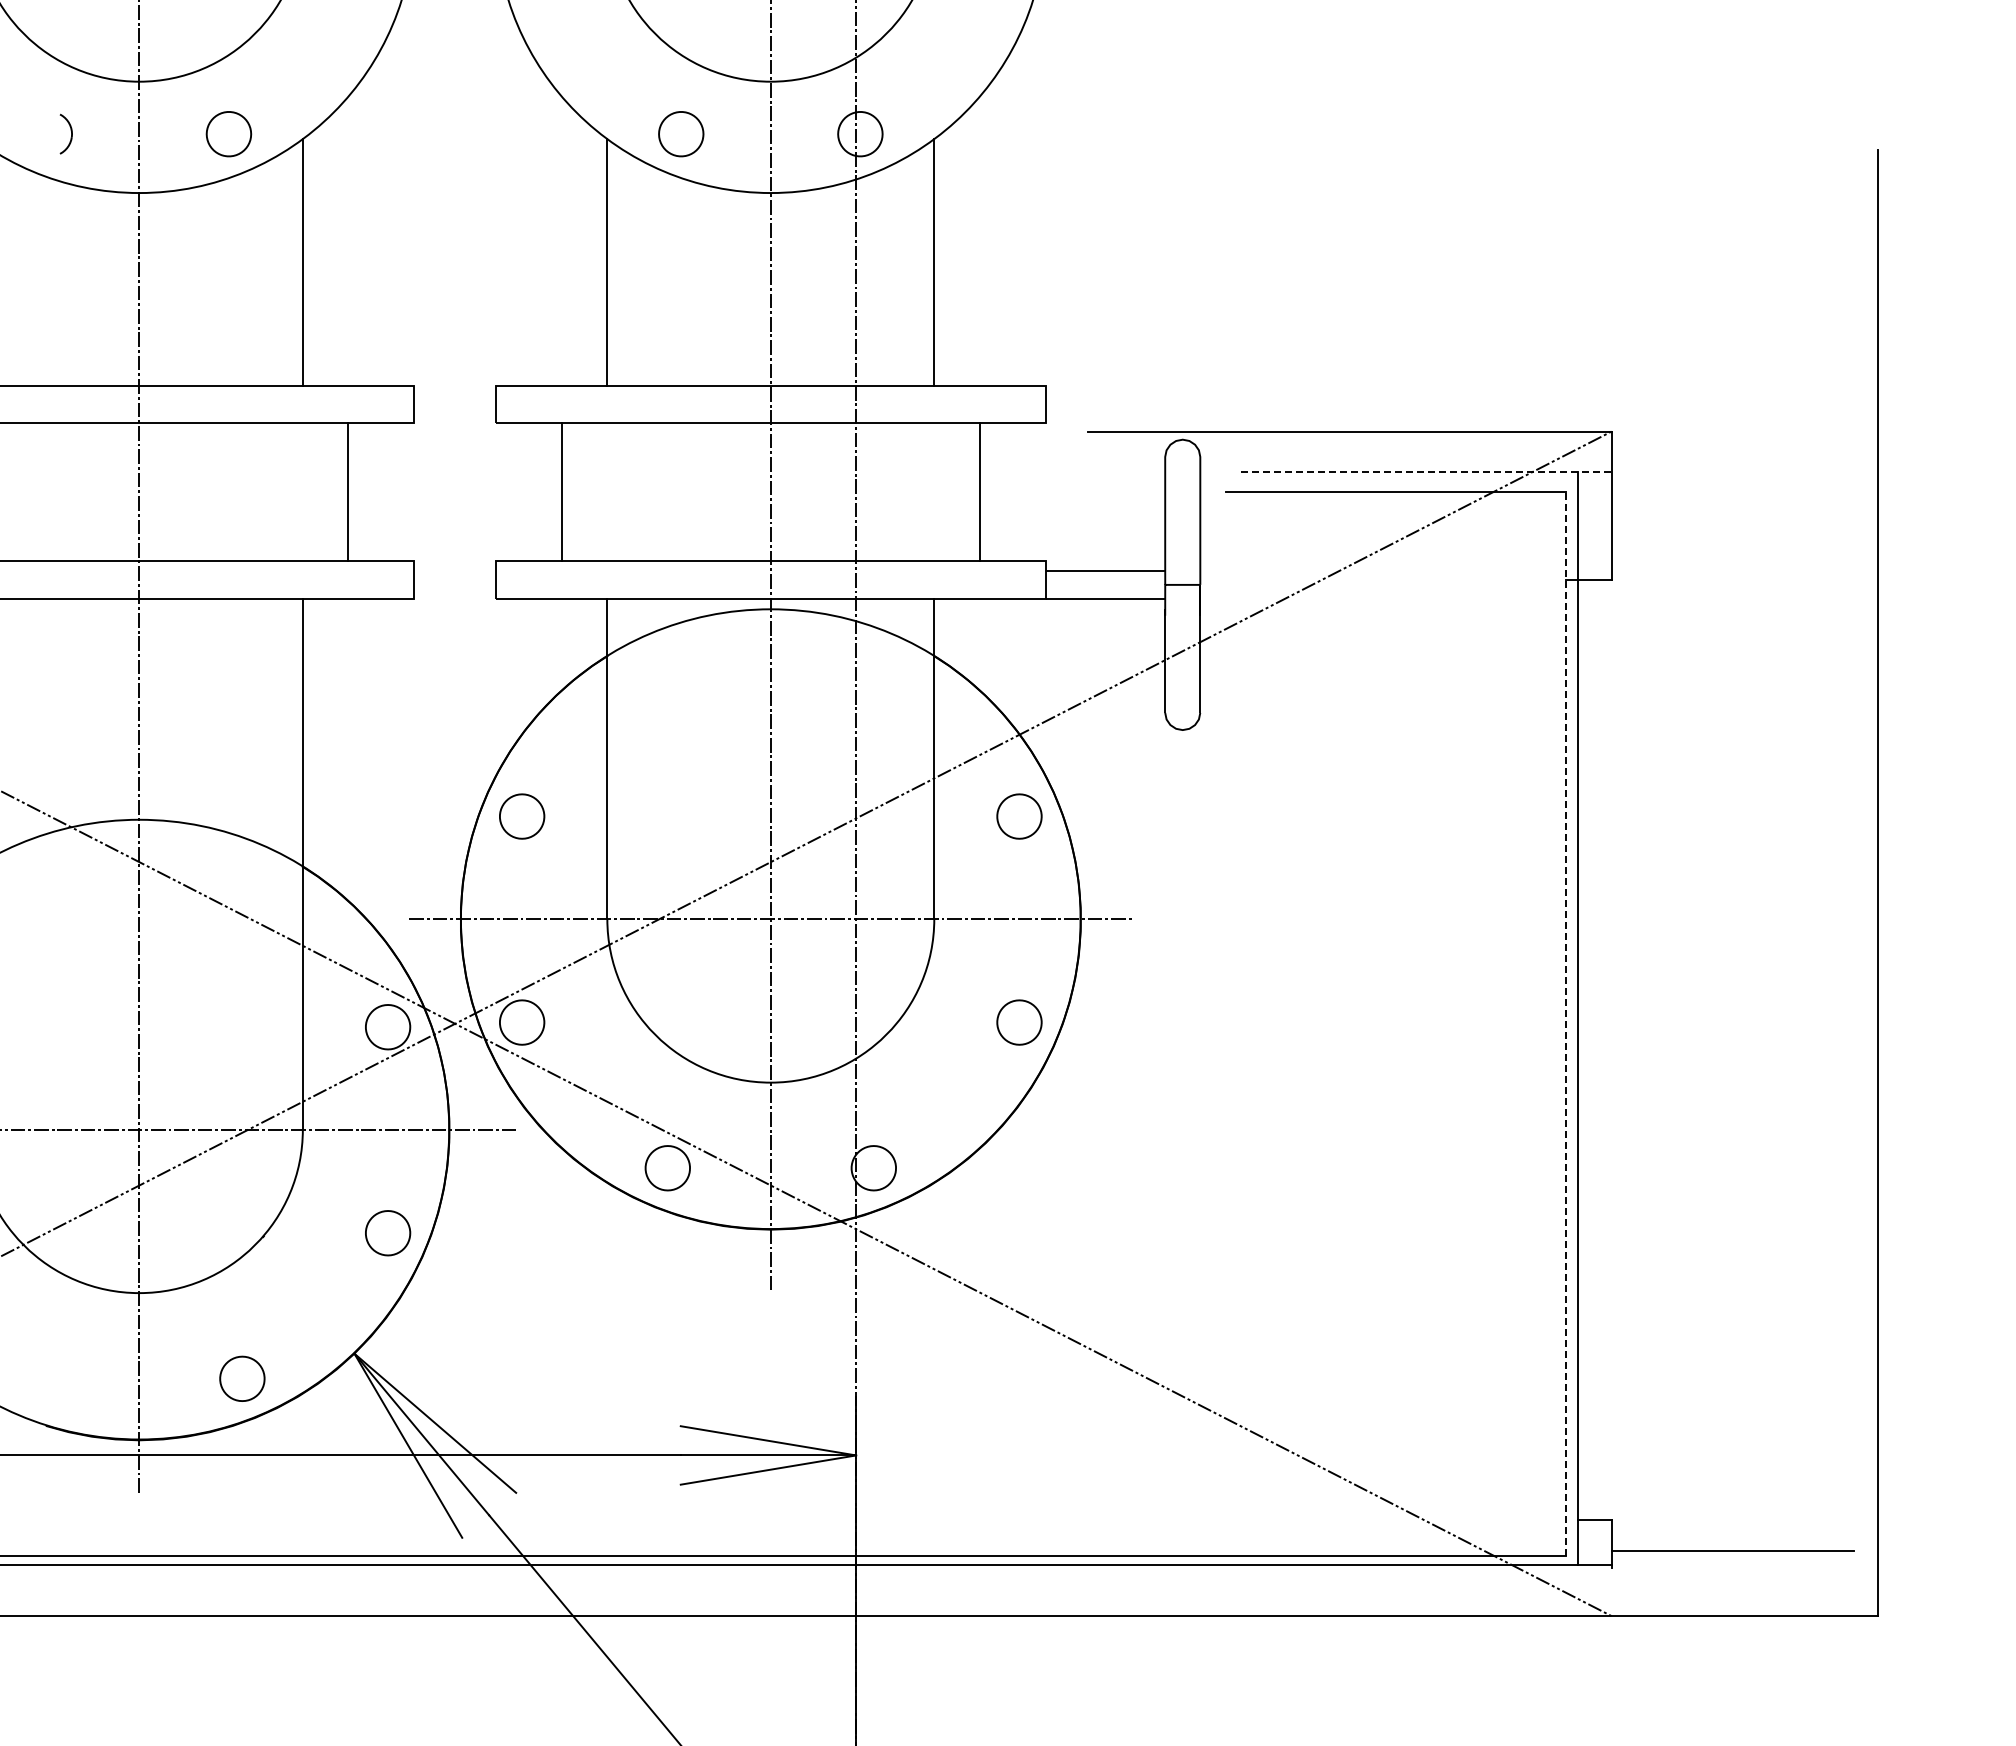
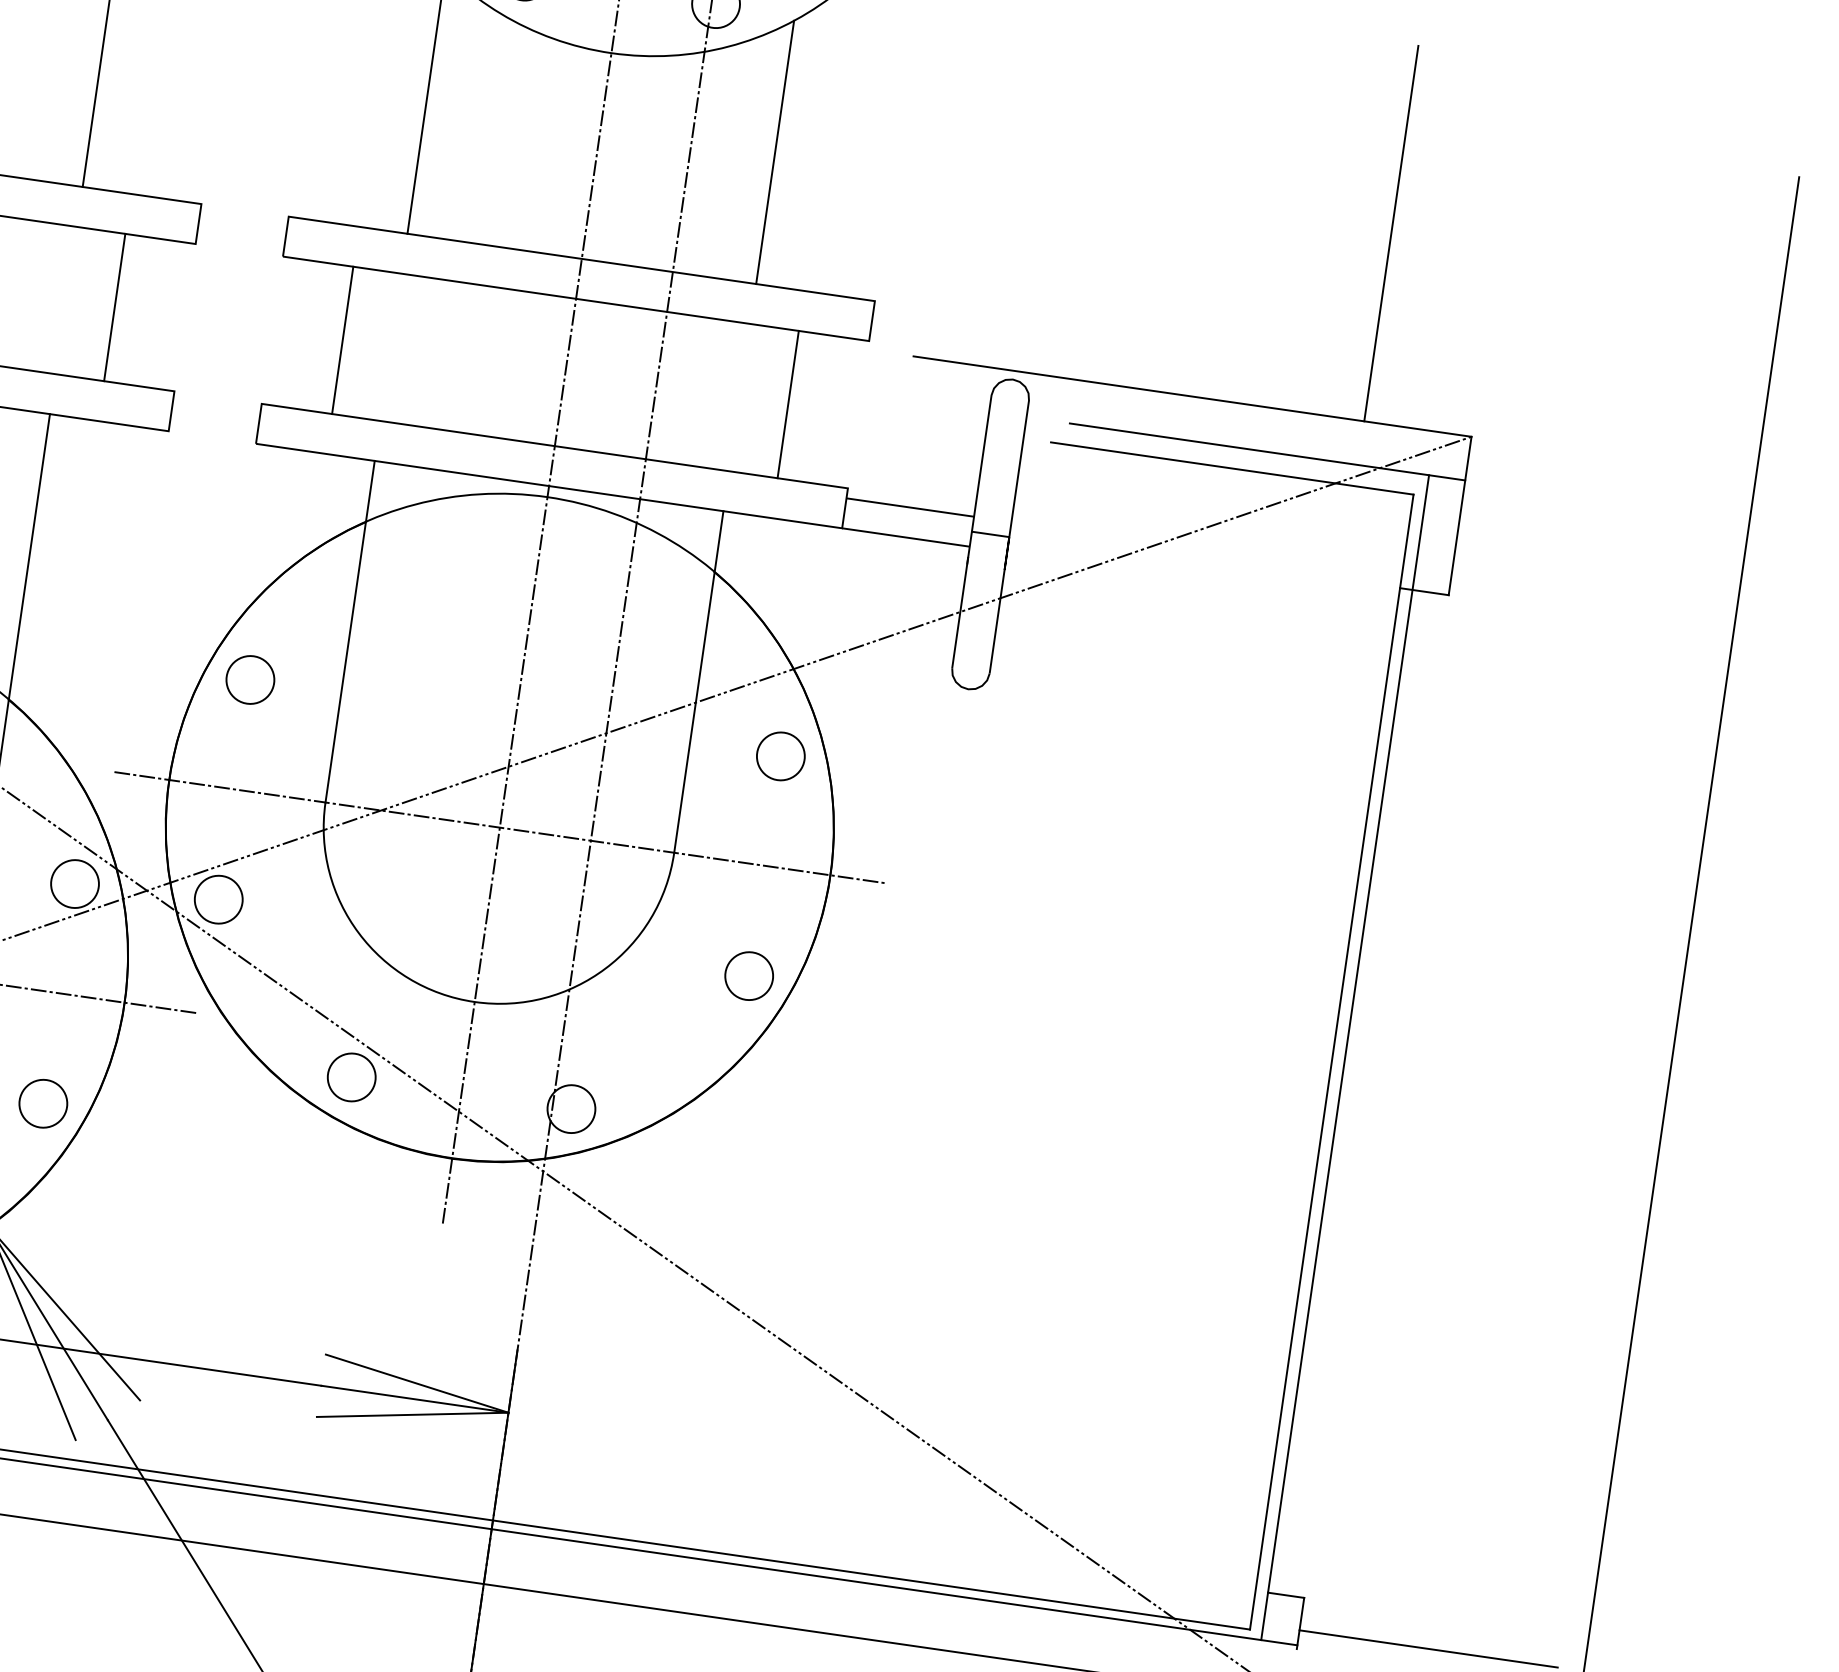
line: (1511, 255) -> (1391, 233), added
line: (1426, 472) -> (1267, 452), dashed -> solid
line: (1565, 1023) -> (1331, 1061), dashed -> solid

